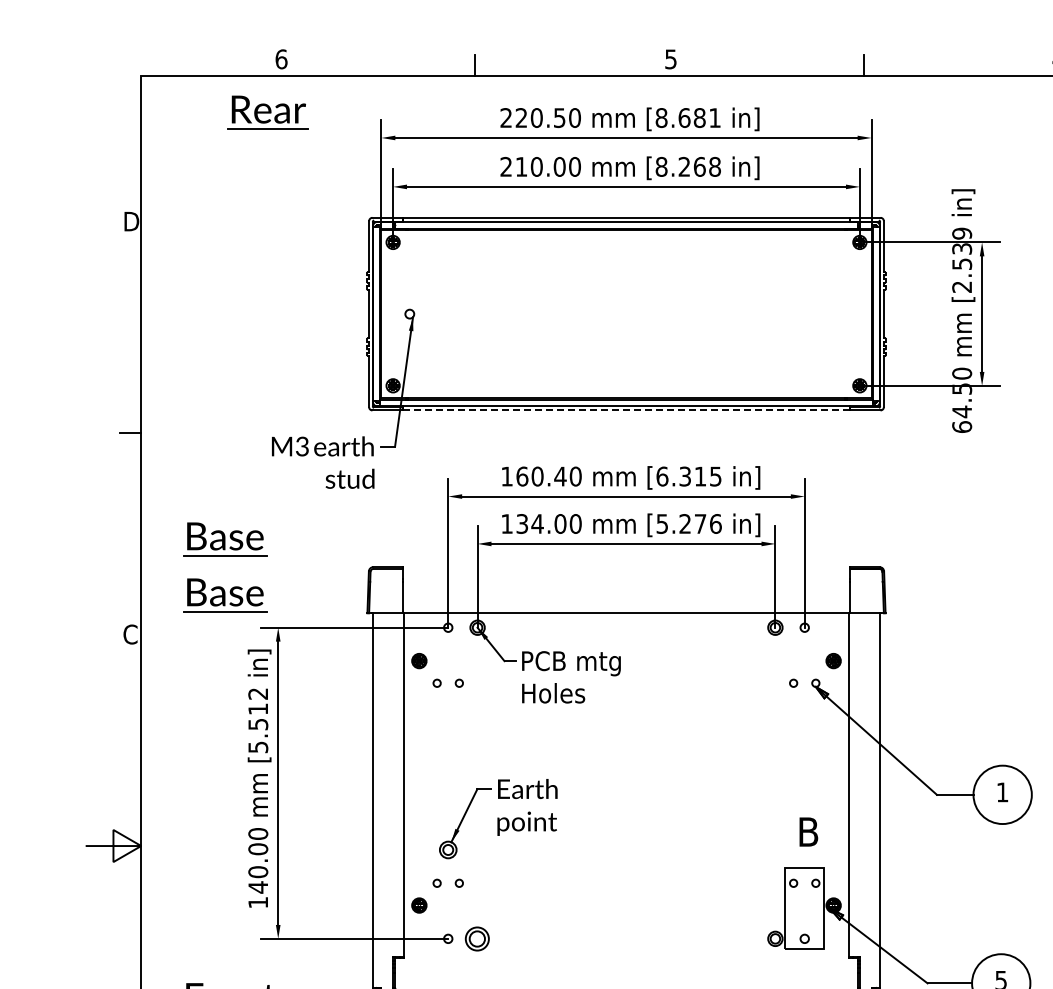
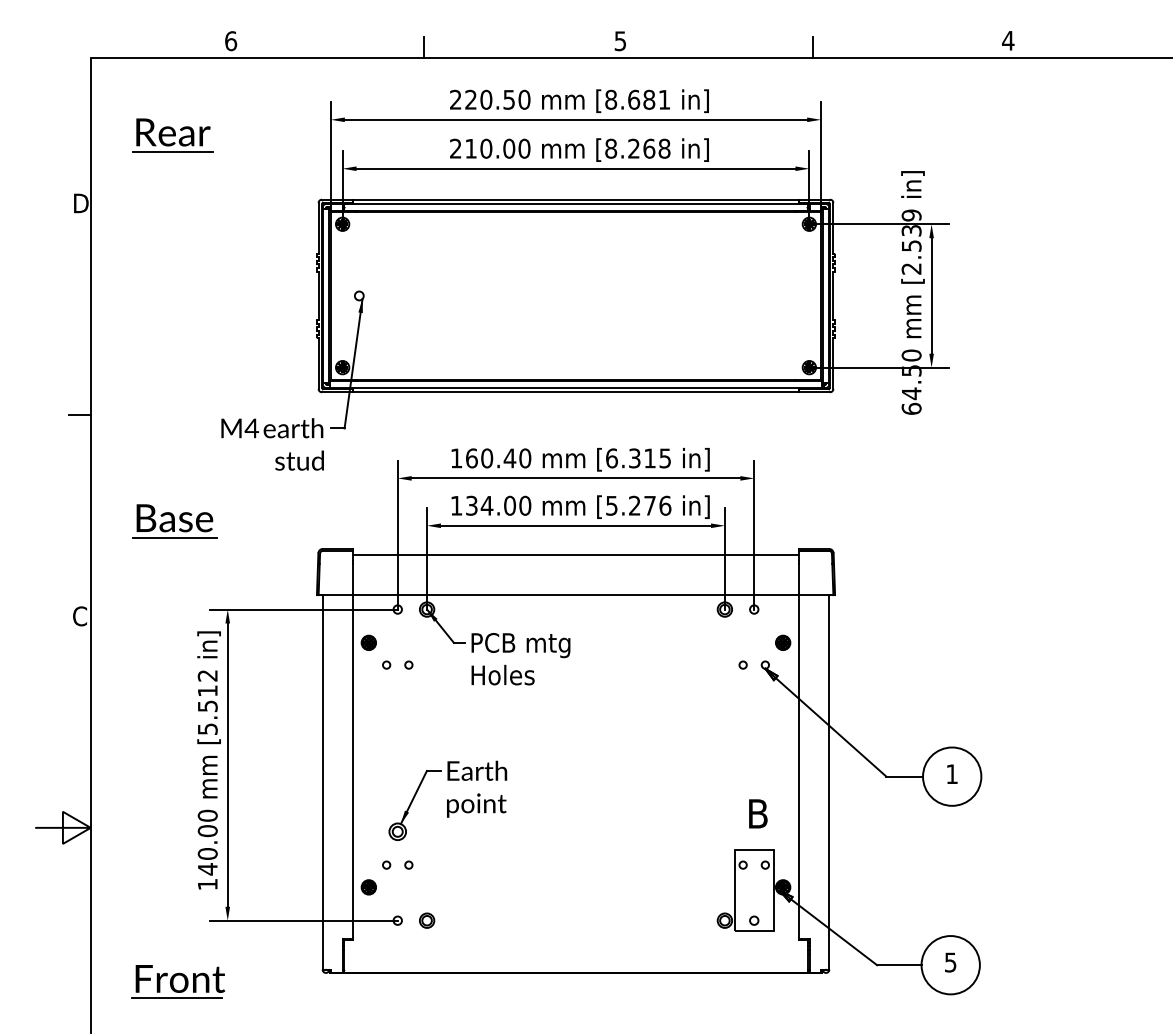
part: (267, 112) -> (172, 135), moved
line: (625, 410) -> (575, 392), dashed -> solid
text: (301, 446) -> (251, 428), M3 -> M4
line: (625, 573) -> (575, 555), added
part: (224, 595) -> (174, 577), removed
part: (477, 938) -> (427, 920), size x0.62

